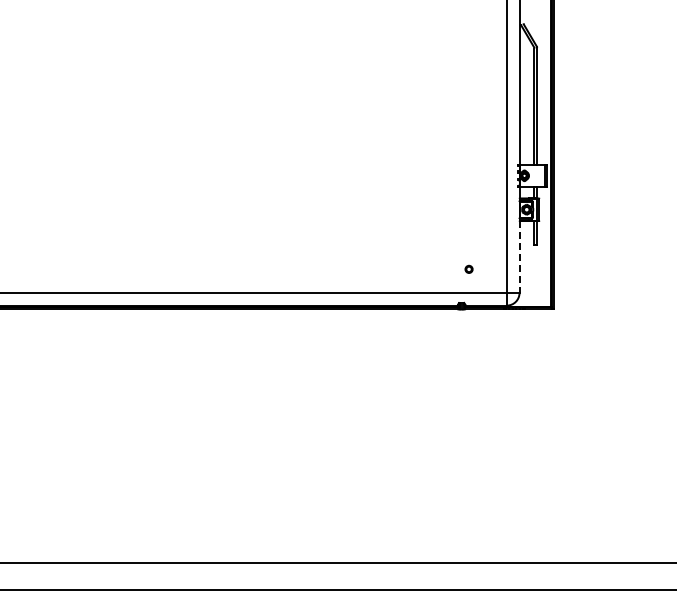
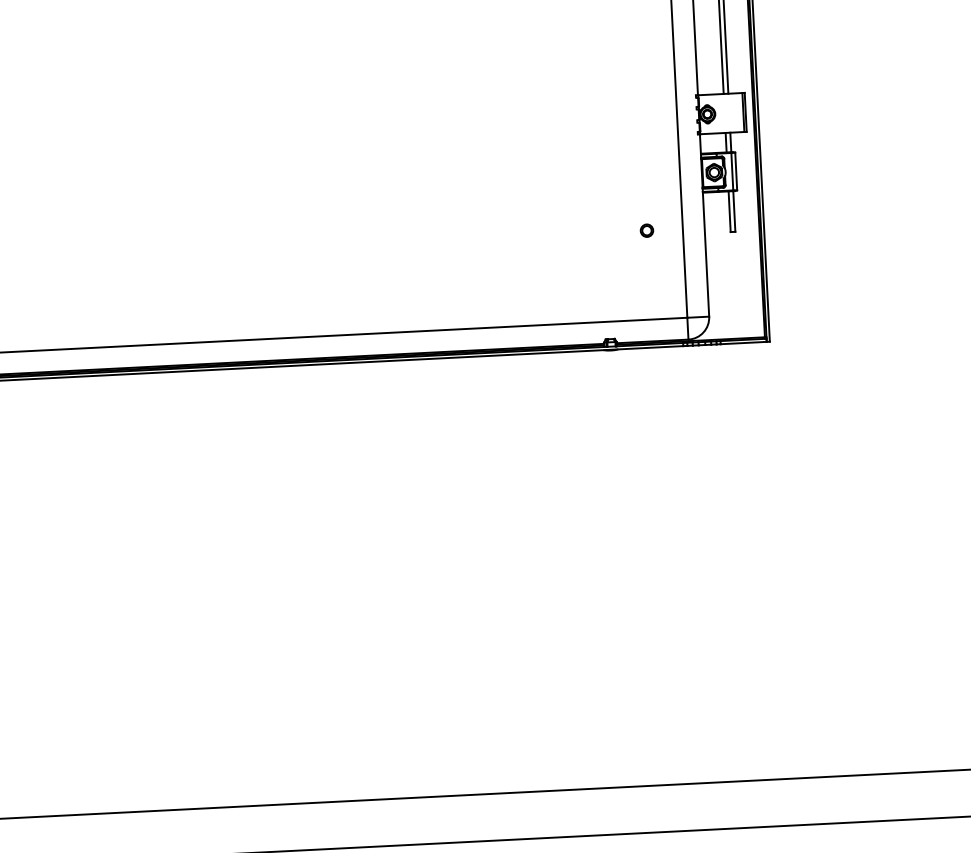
line: (519, 257) -> (706, 255), dashed -> solid
part: (468, 268) -> (645, 229), moved

